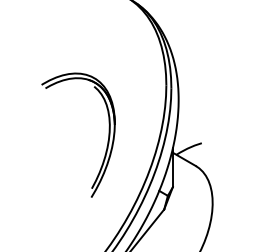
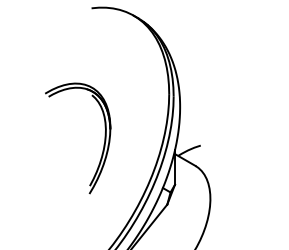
part: (107, 141) -> (103, 144), moved

